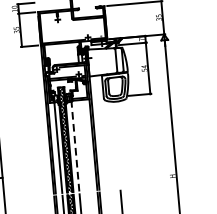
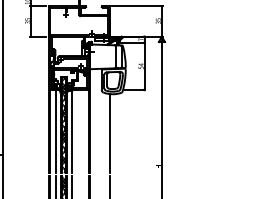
line: (116, 144) -> (109, 133), added
line: (74, 146) -> (71, 131), dashed -> solid

